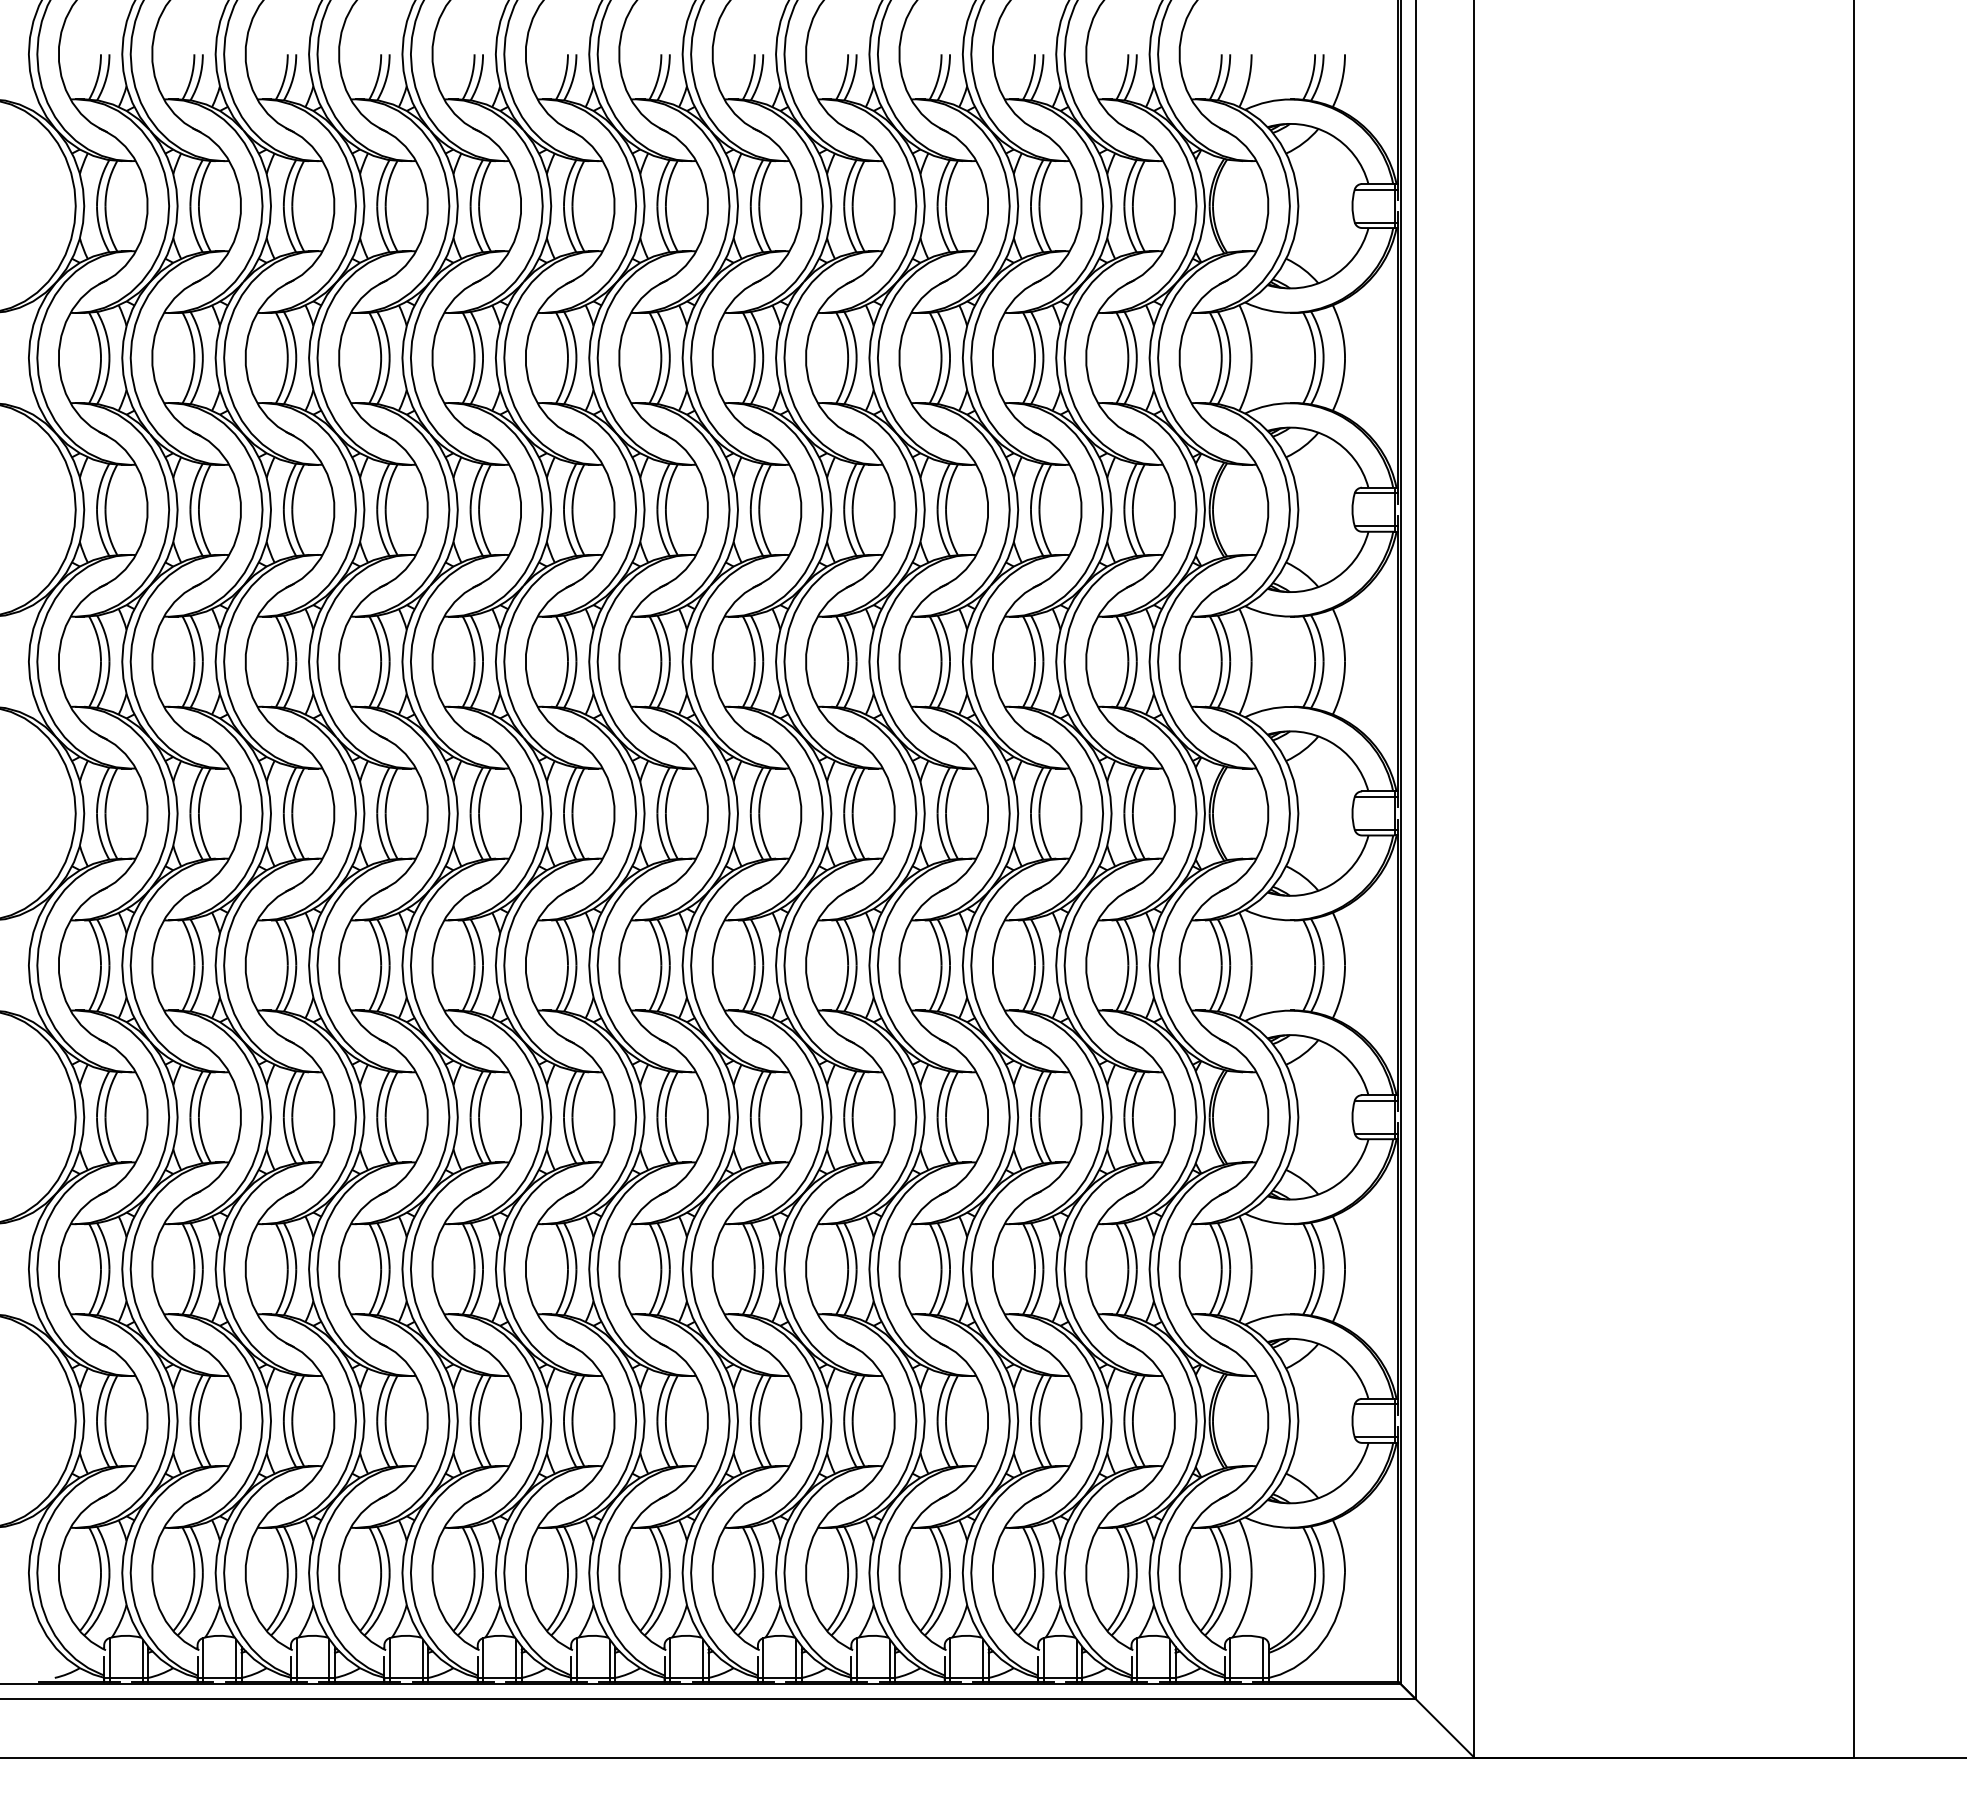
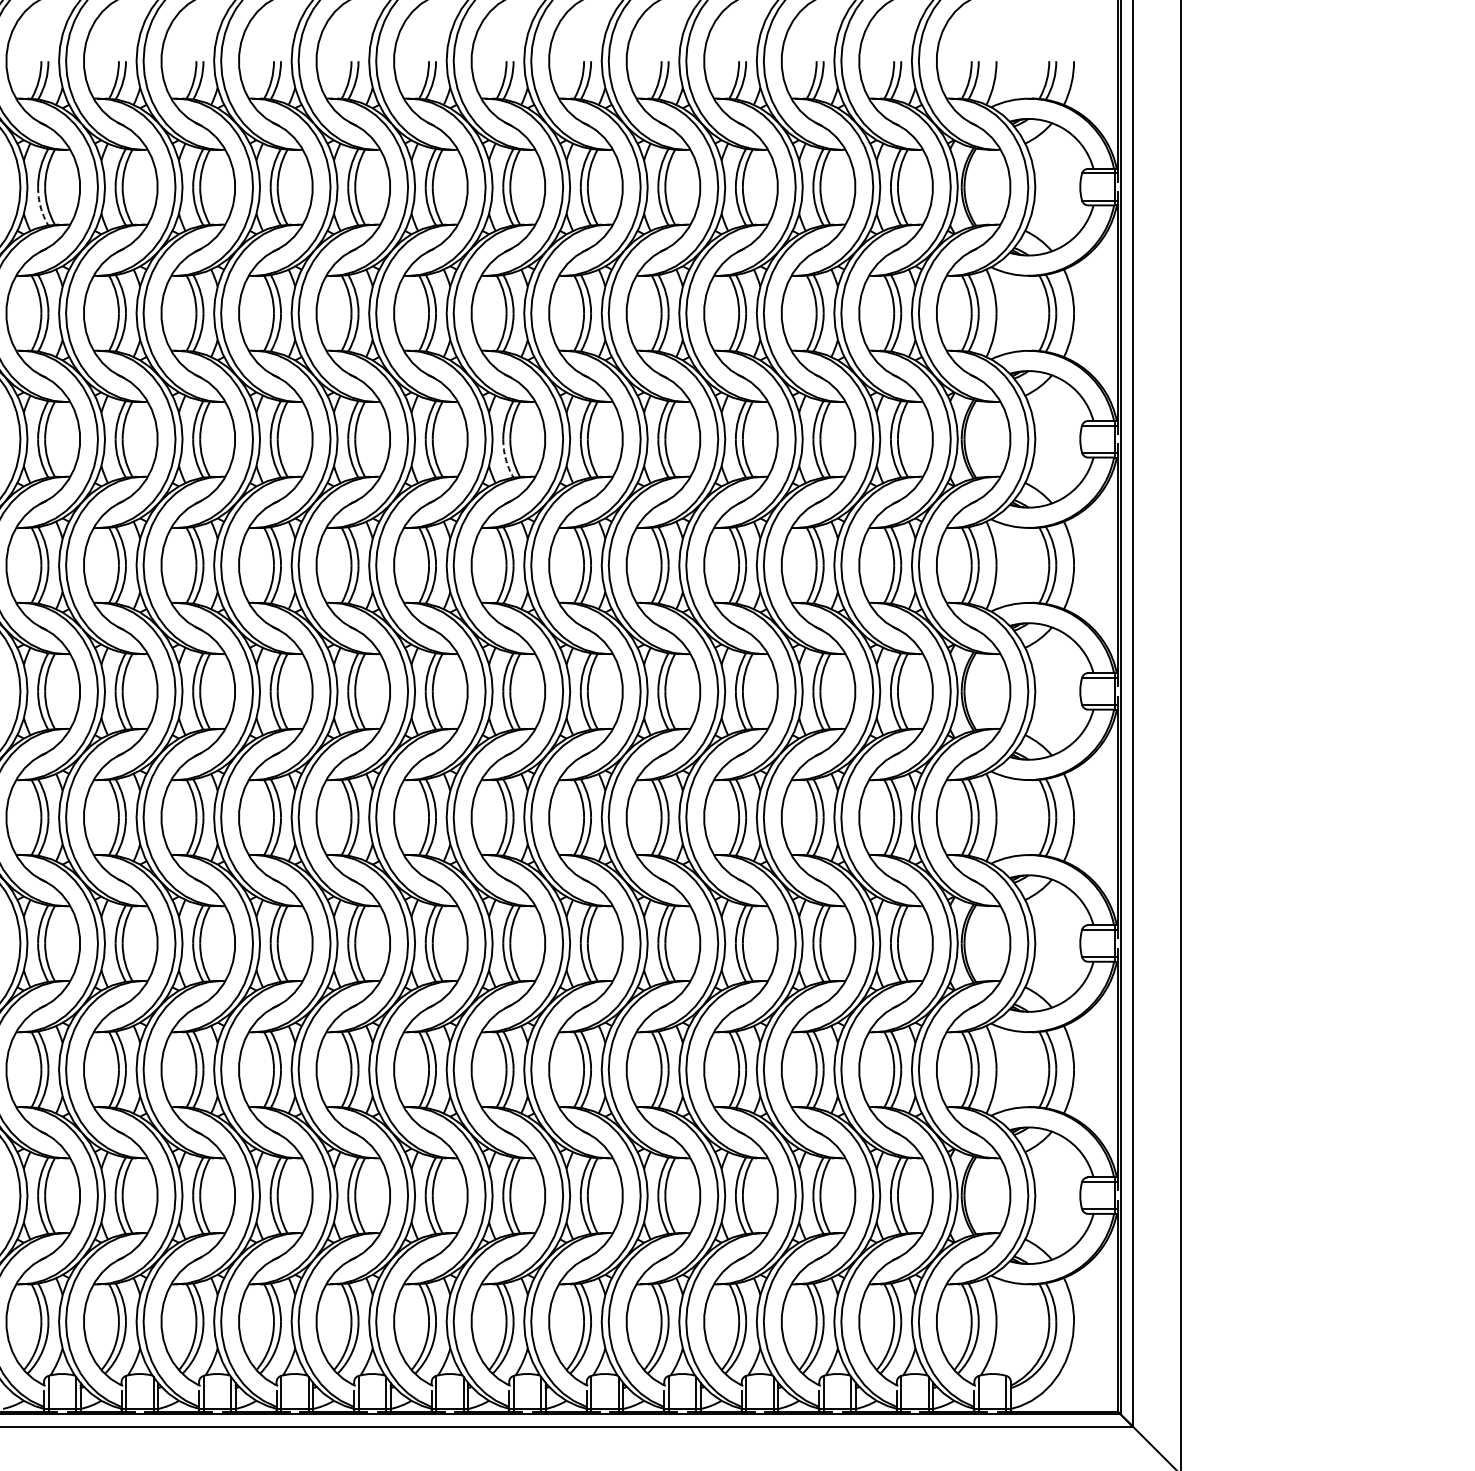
arc: (100, 230) -> (40, 207), solid -> dashed
arc: (660, 533) -> (505, 458), solid -> dashed

